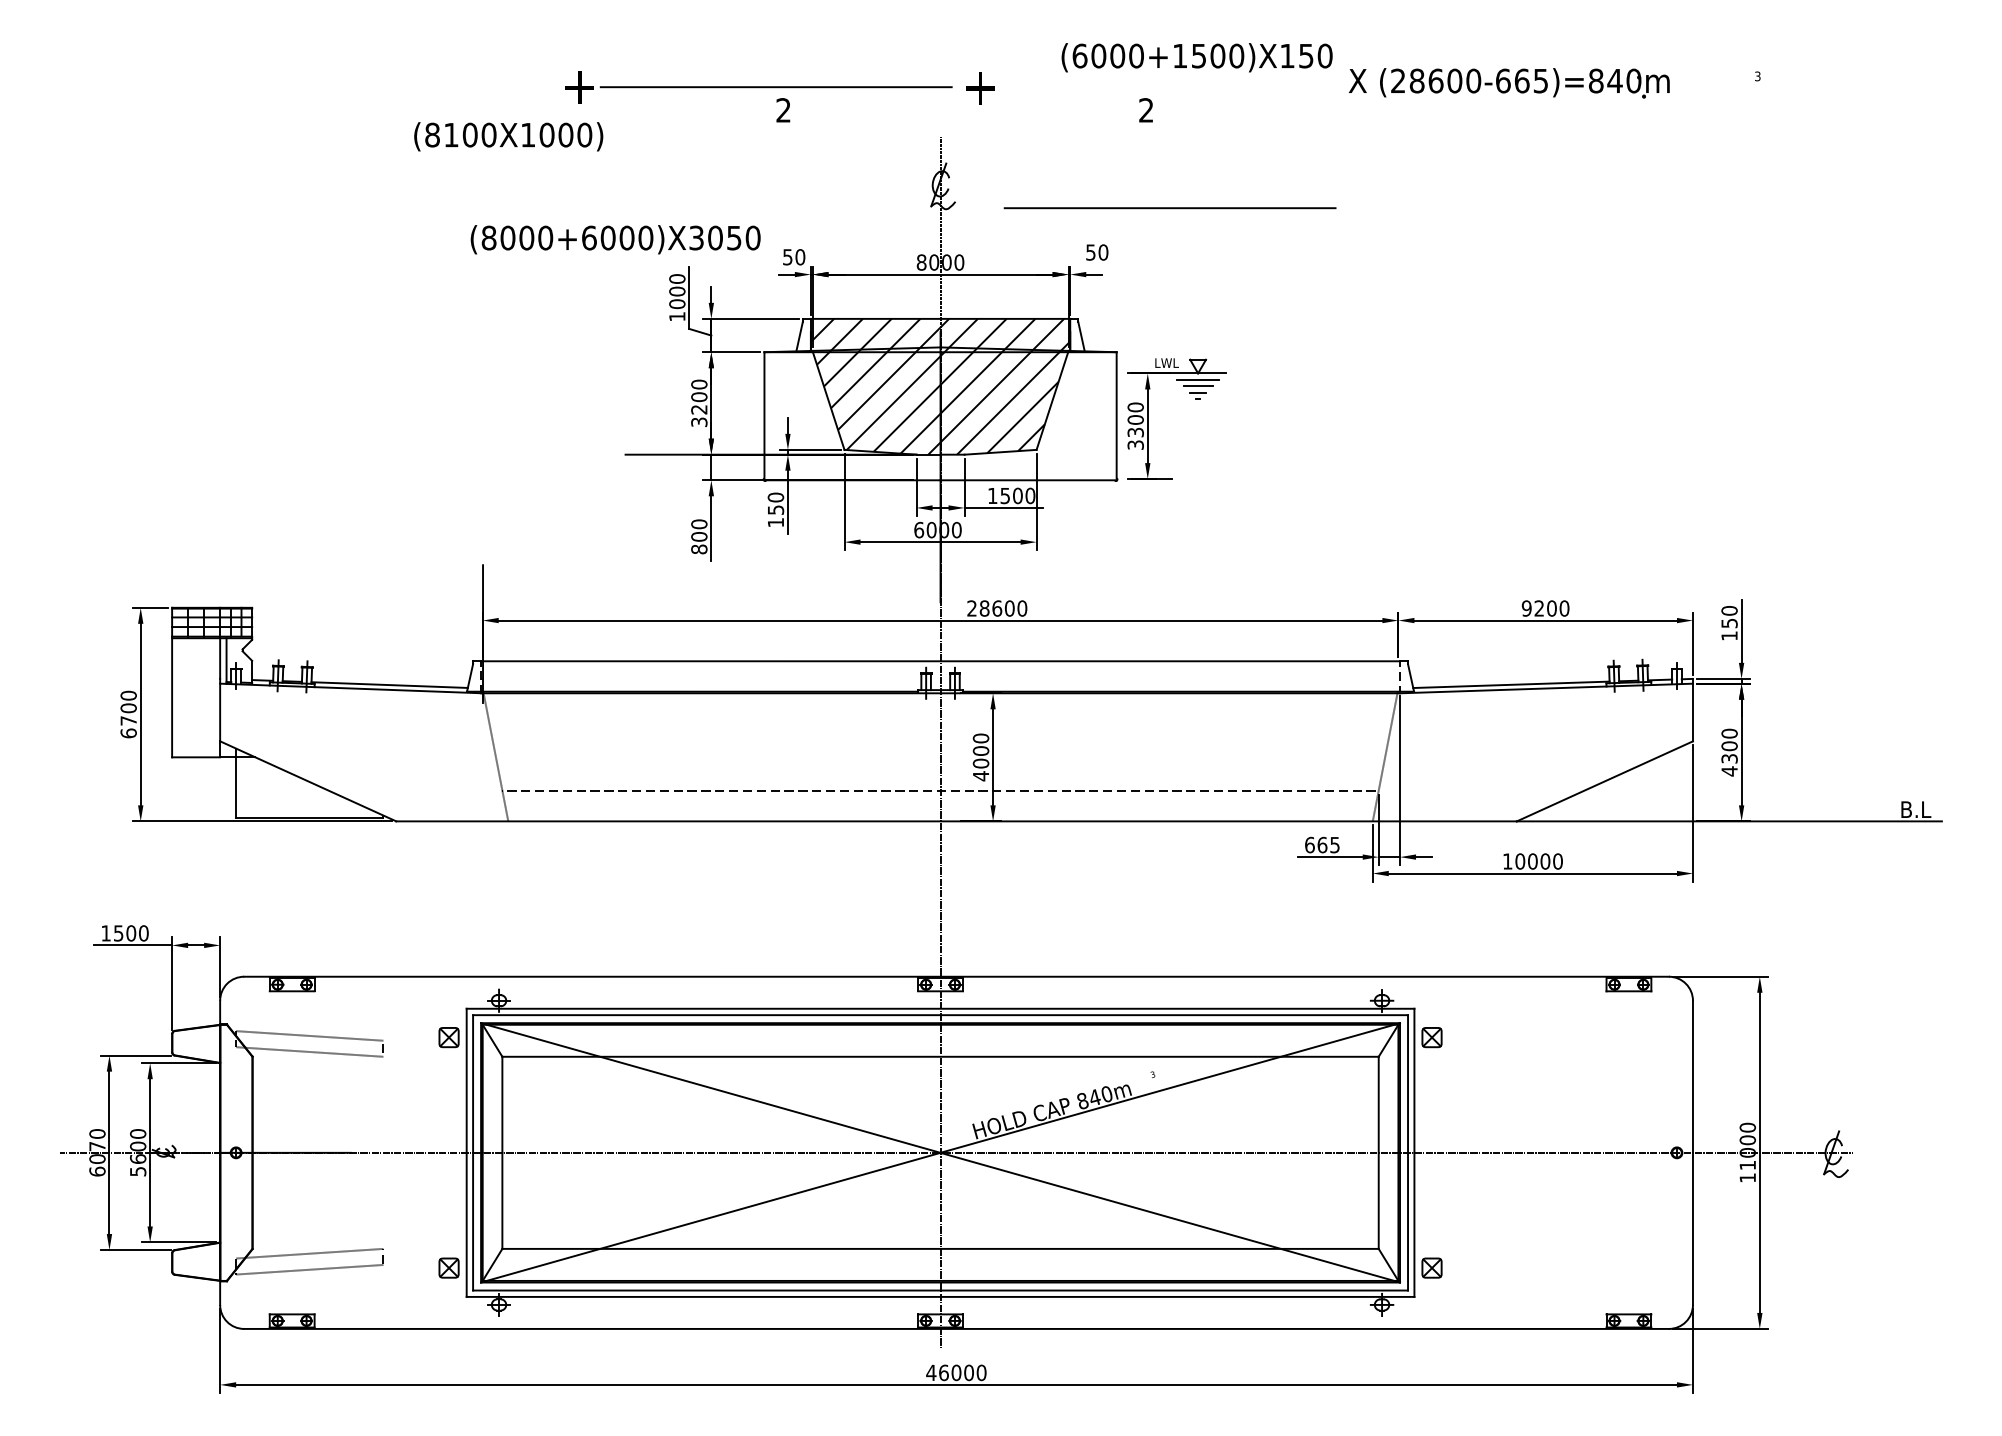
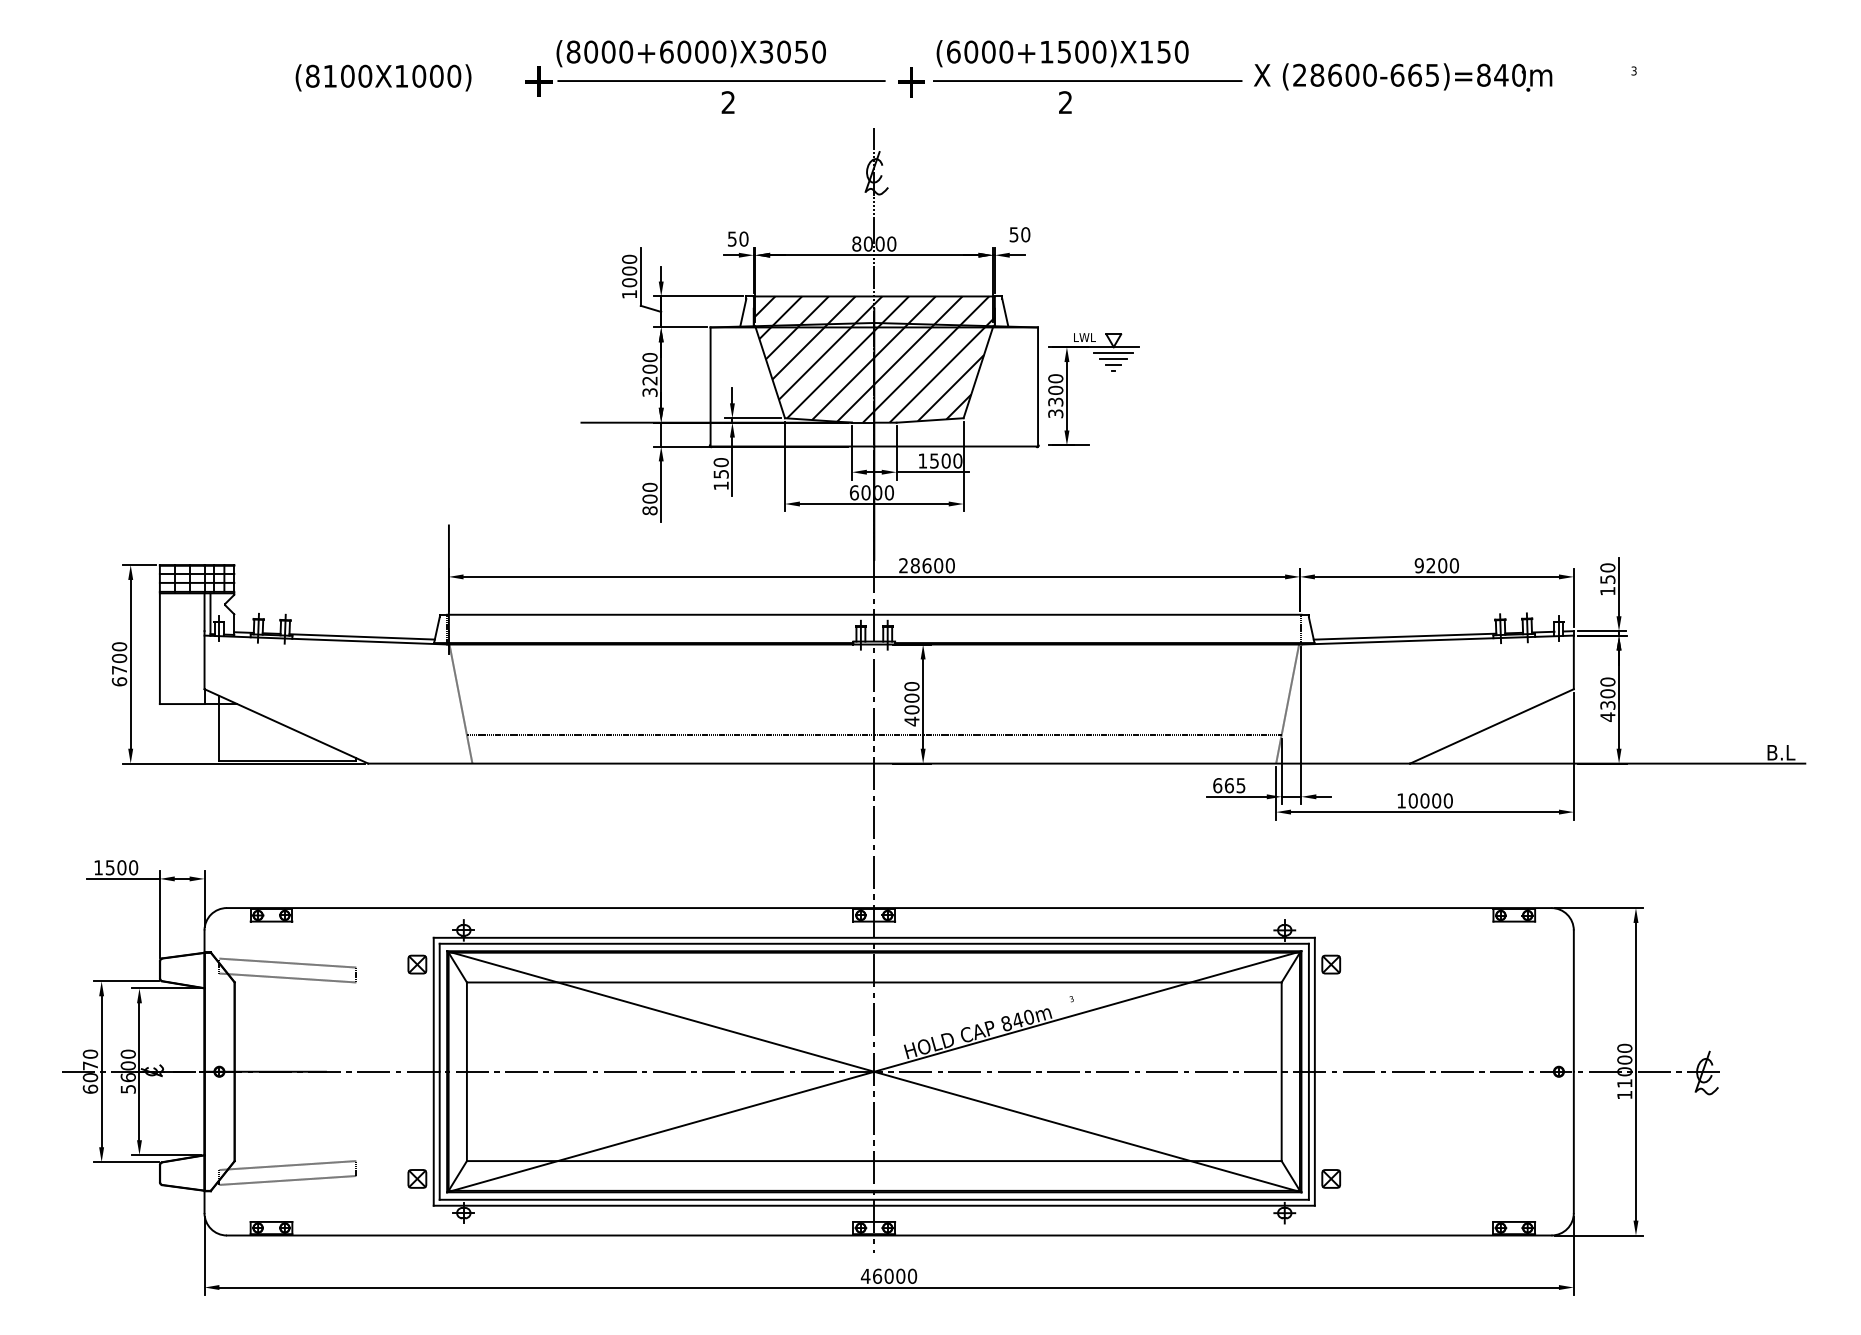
text: (1196, 57) -> (1062, 53), moved
text: (508, 136) -> (383, 77), moved
line: (1169, 208) -> (1087, 81), moved
text: (615, 239) -> (691, 53), moved

